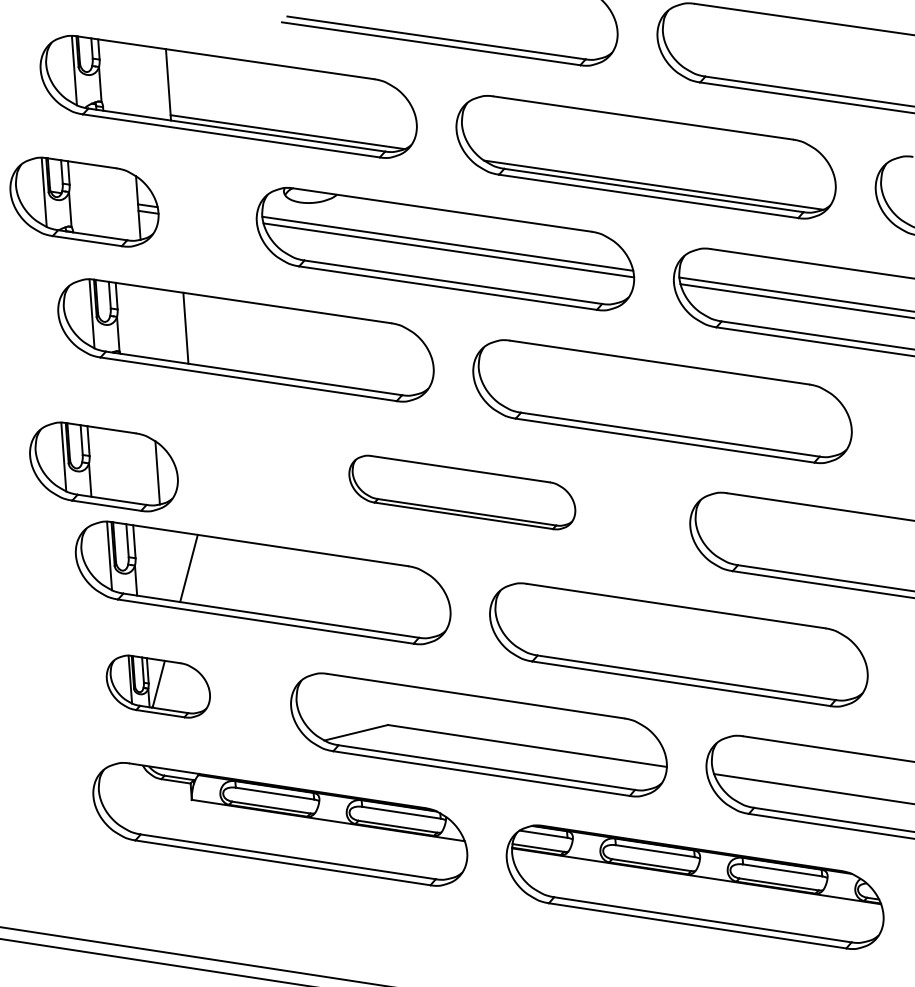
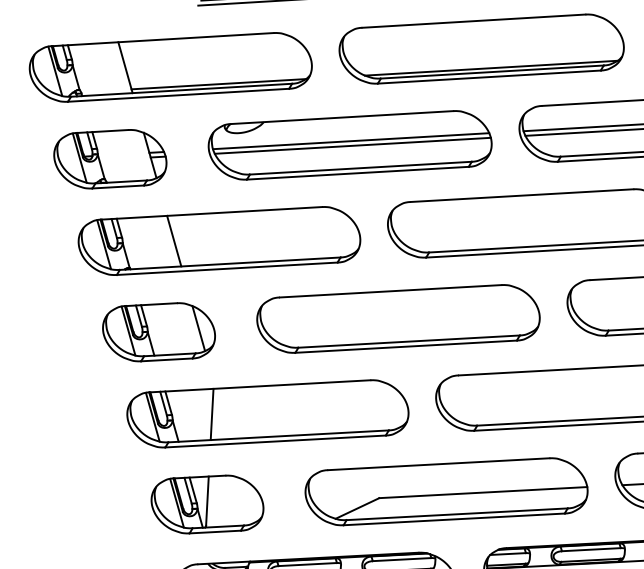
part: (84, 201) -> (110, 158), moved
part: (103, 466) -> (158, 331), moved
part: (462, 492) -> (398, 318), size x1.67
part: (158, 686) -> (207, 504), size x1.43

